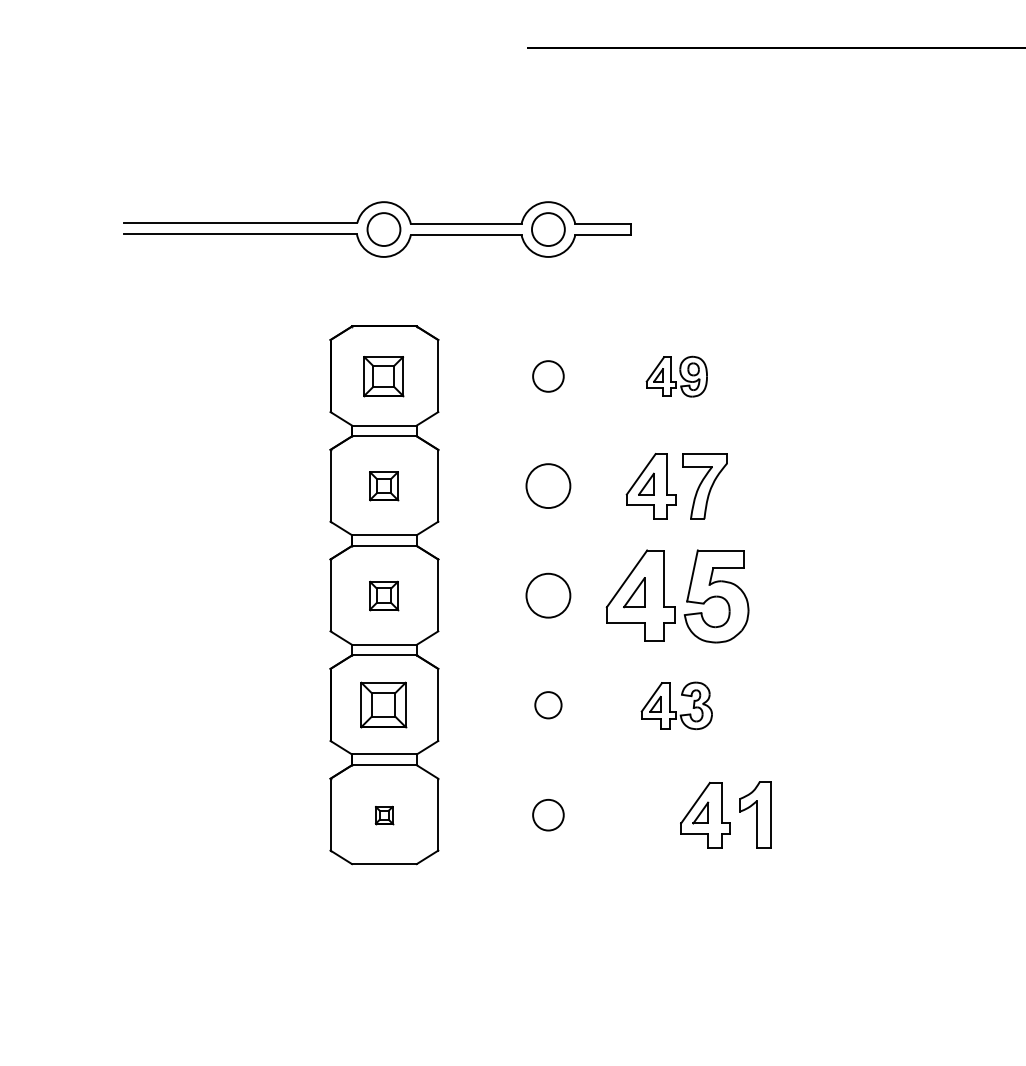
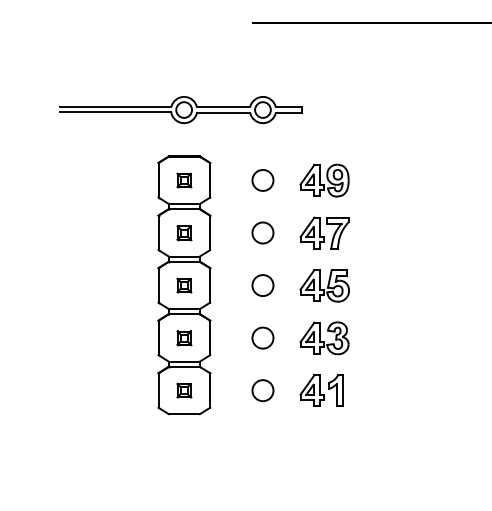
part: (384, 376) -> (184, 180), size x0.71
circle: (547, 376) -> (262, 180), size x1.43
part: (676, 376) -> (324, 180), size x1.67
part: (676, 595) -> (324, 285), size x0.71
circle: (547, 704) -> (262, 337), size x1.67
part: (384, 706) -> (184, 338), size x0.62
part: (676, 706) -> (324, 338), size x1.43
part: (384, 814) -> (184, 390), size x1.67
circle: (547, 814) -> (262, 390), size x1.43
part: (724, 814) -> (321, 390), moved

